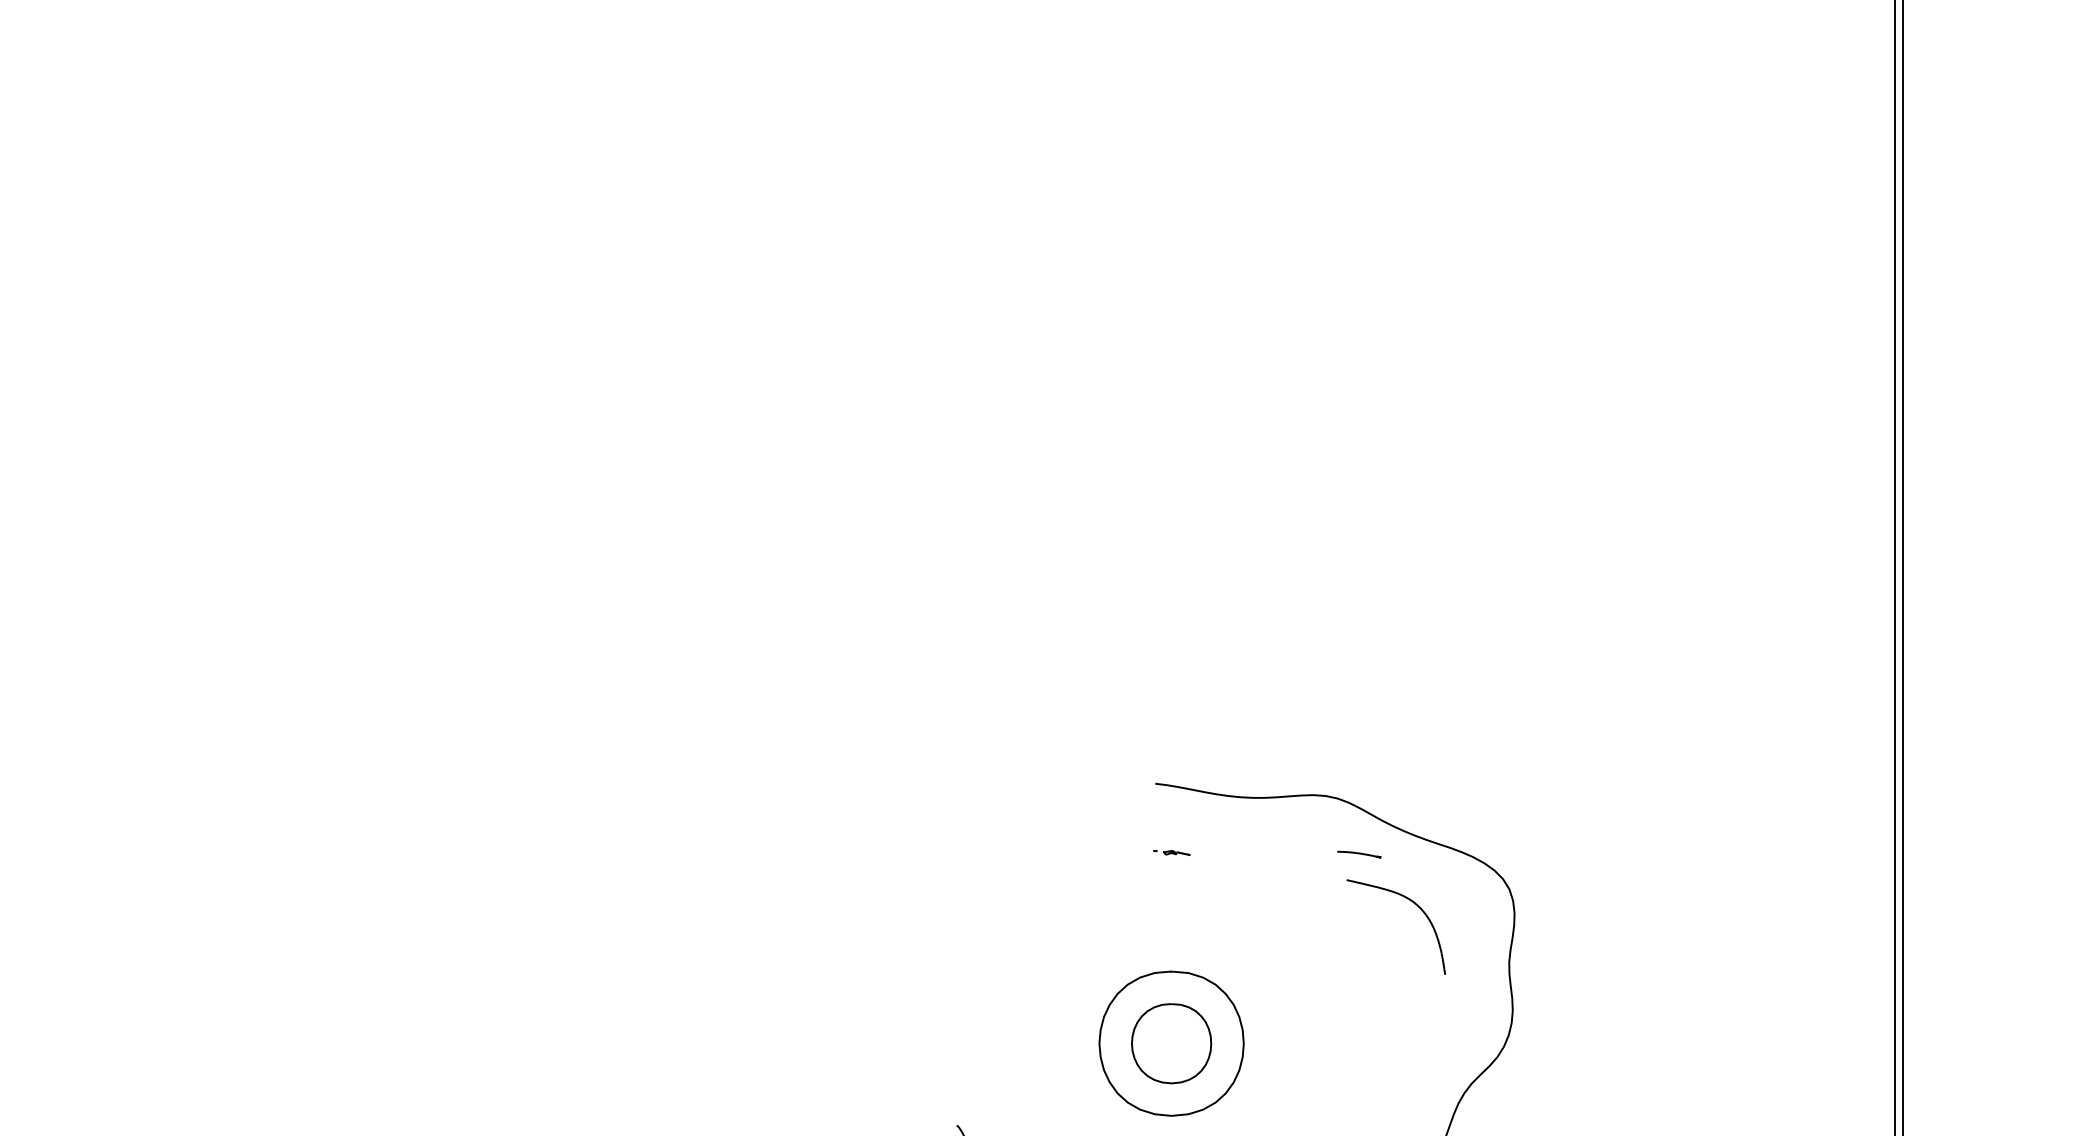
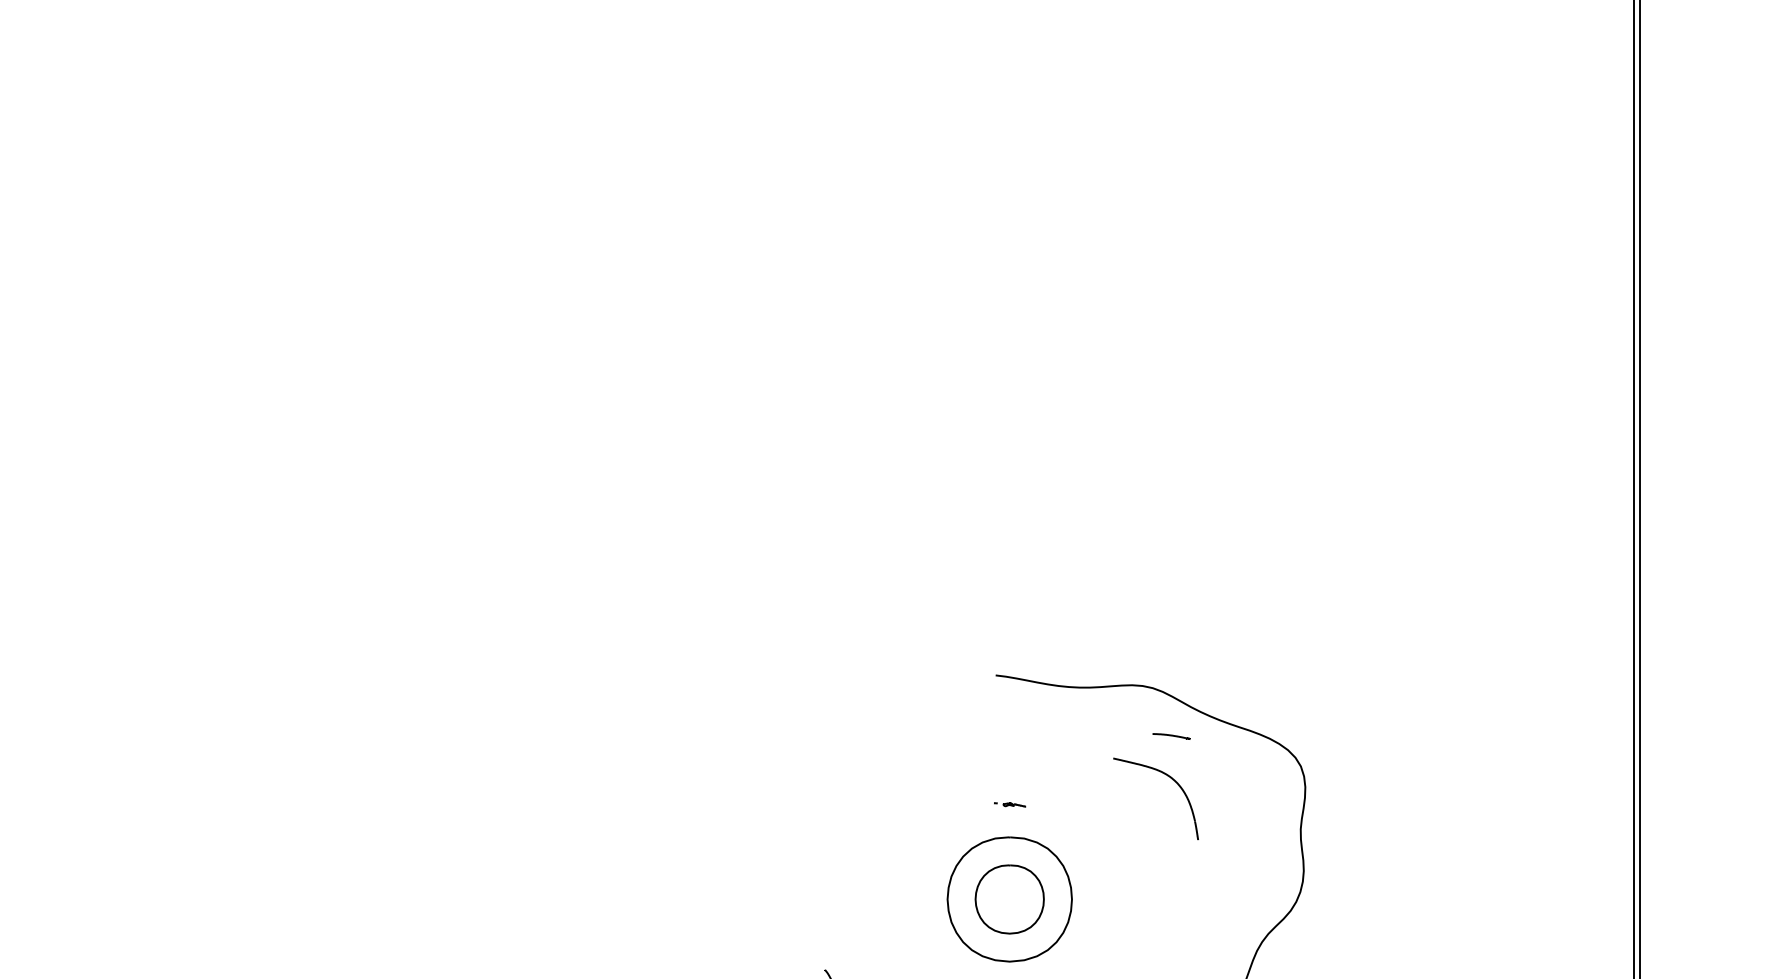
part: (1171, 852) -> (1009, 804), moved
part: (1414, 904) -> (1171, 779), moved

